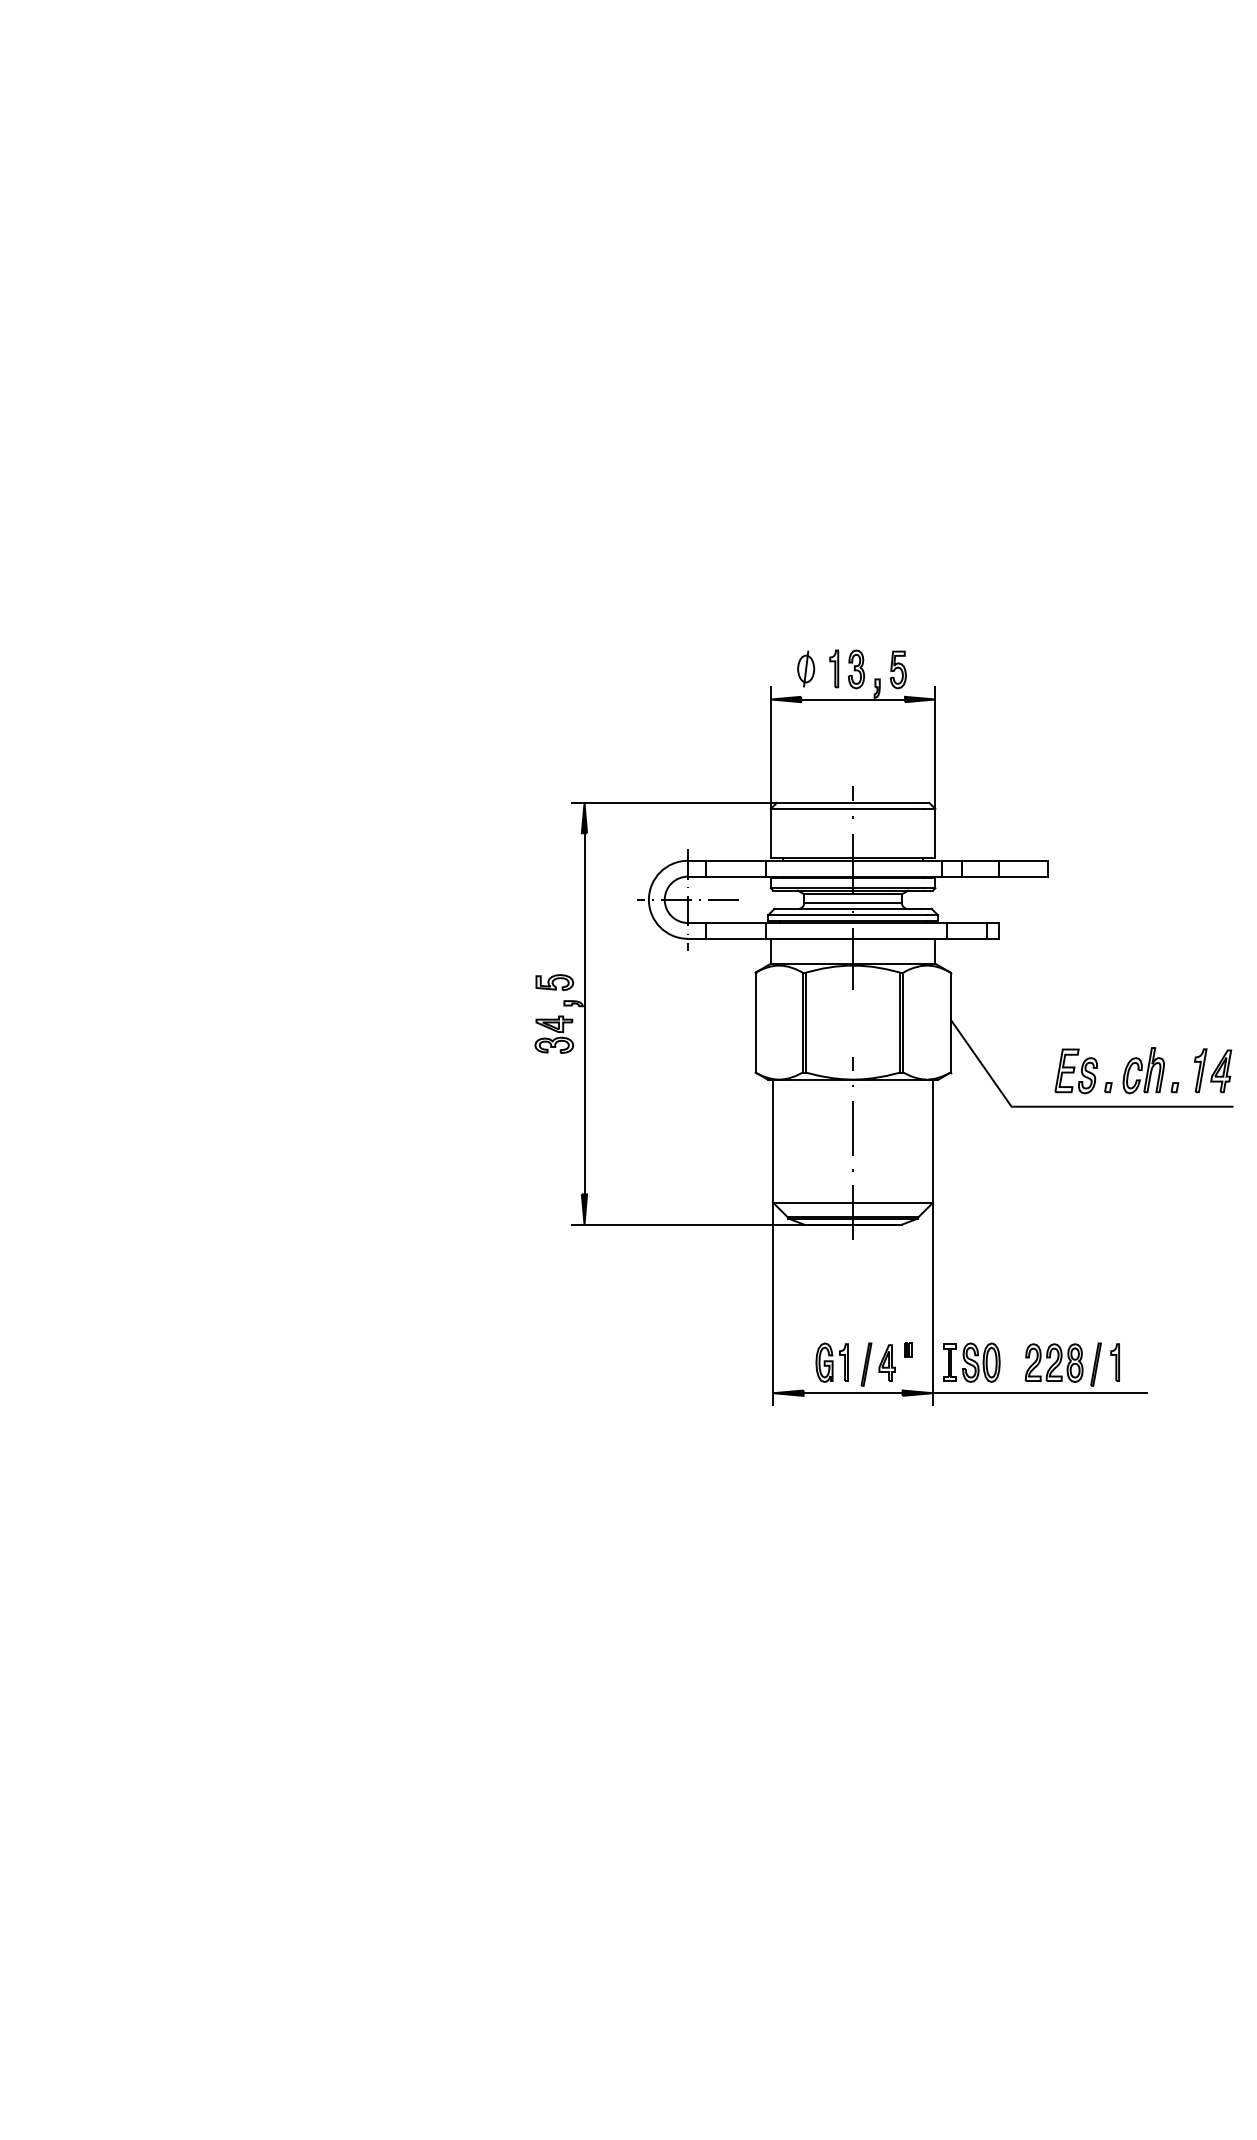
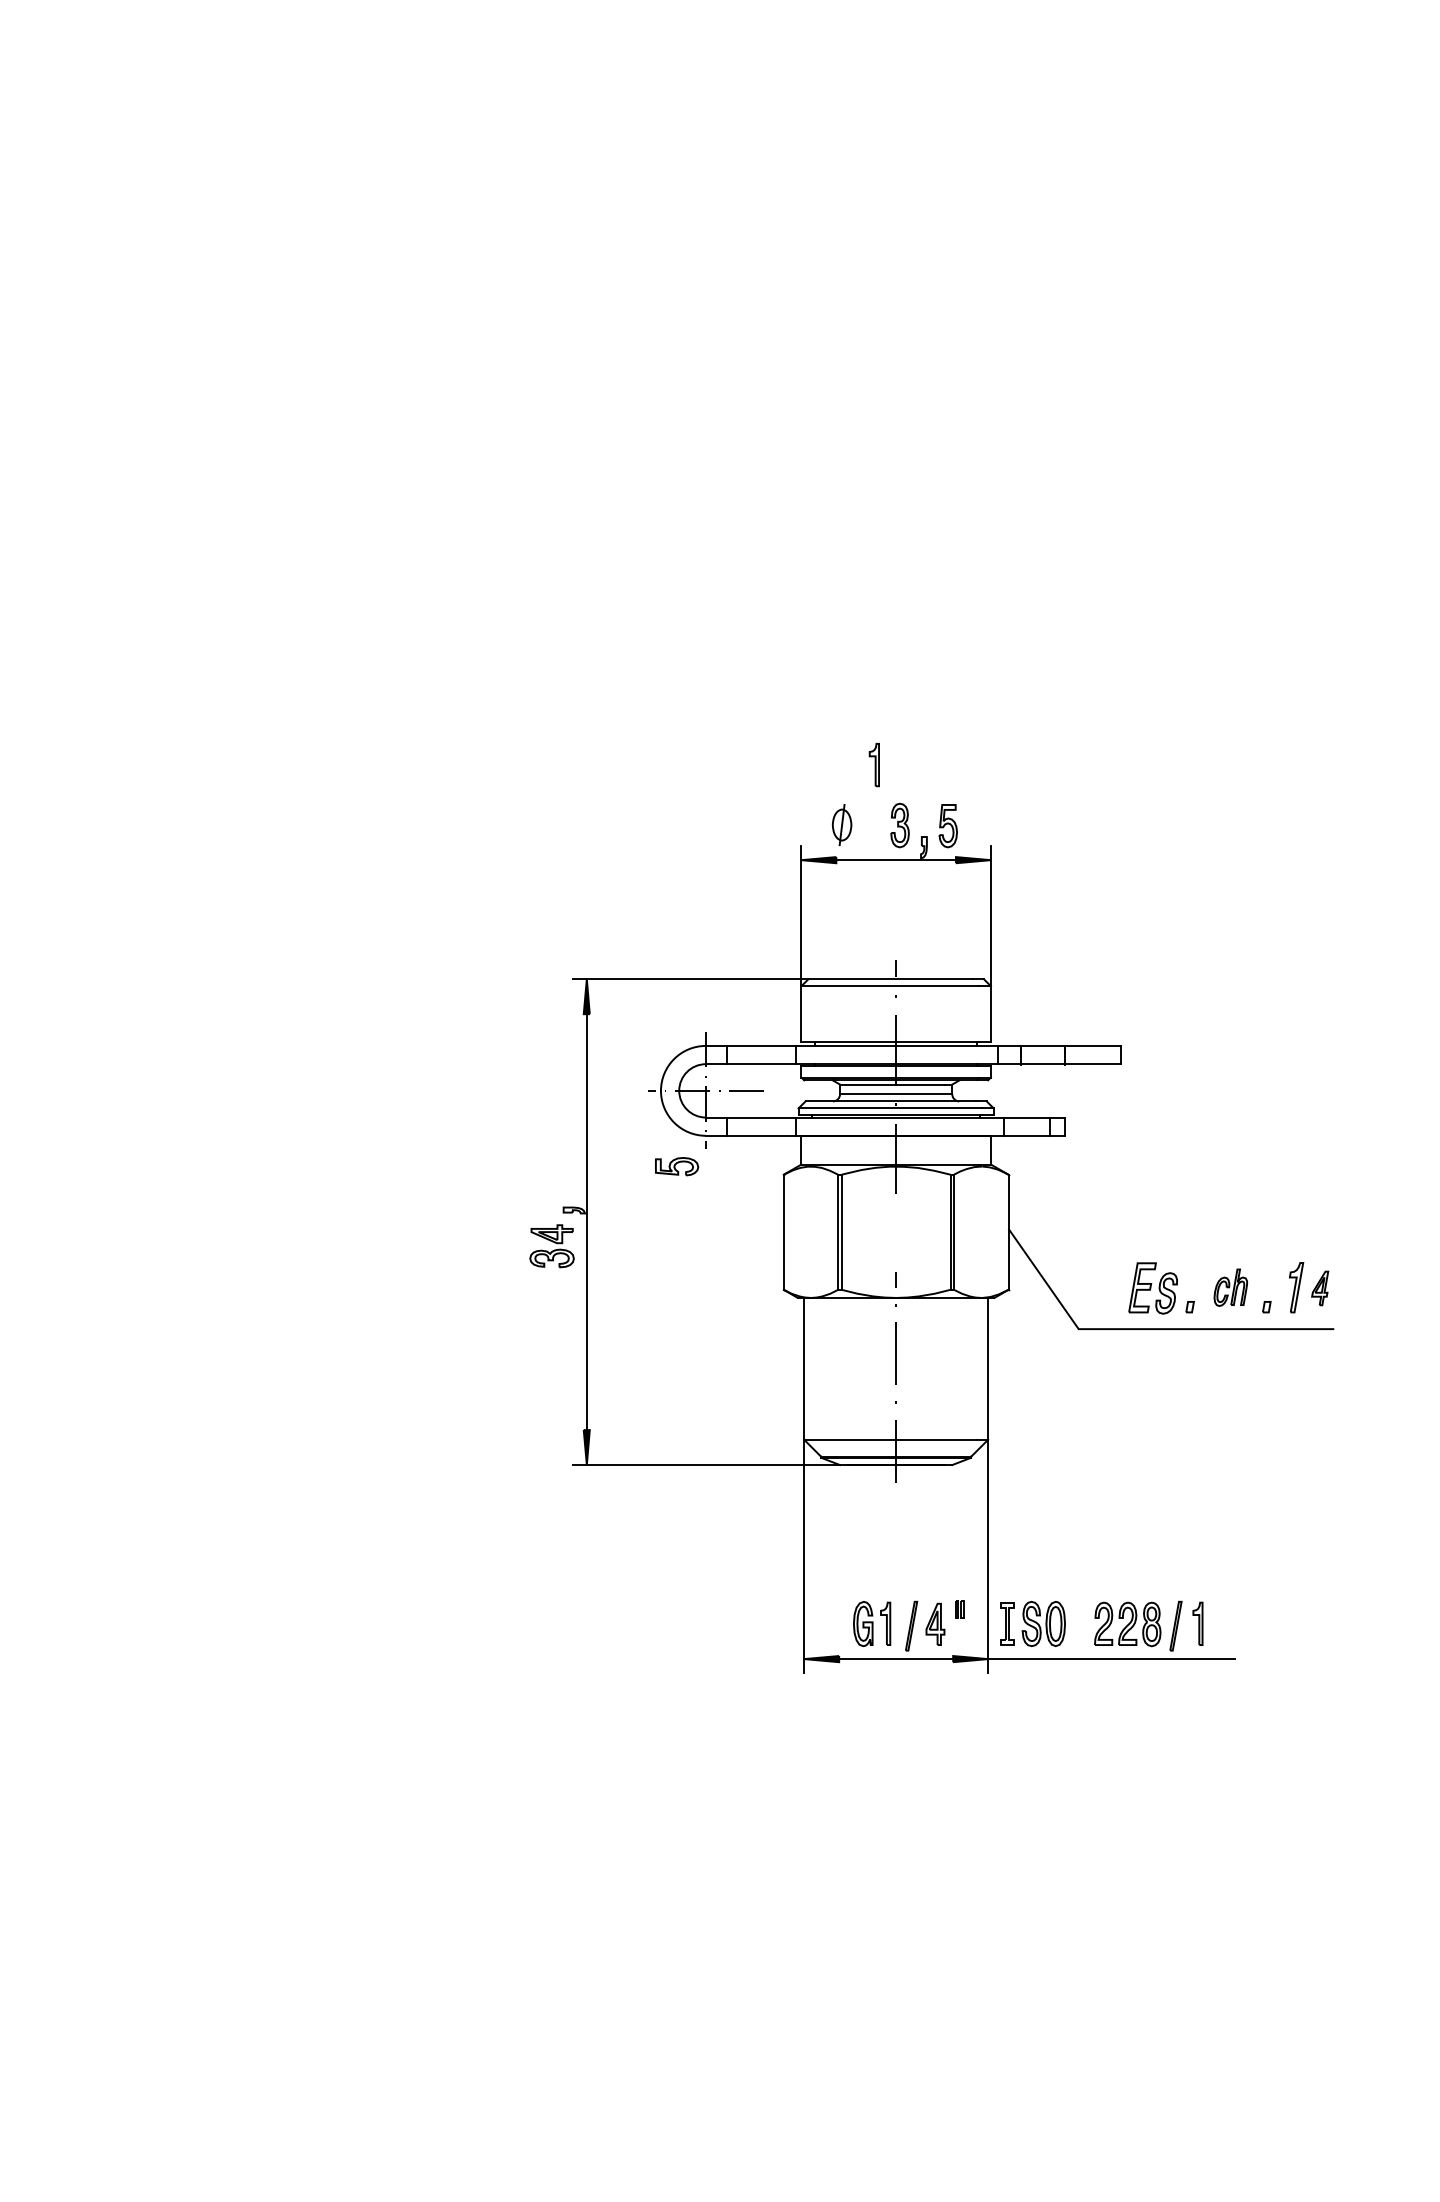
part: (834, 668) -> (874, 764), moved
part: (554, 982) -> (676, 1166), moved
part: (1143, 1070) -> (1230, 1287), size x0.7
part: (1221, 1071) -> (1320, 1288), size x0.7

